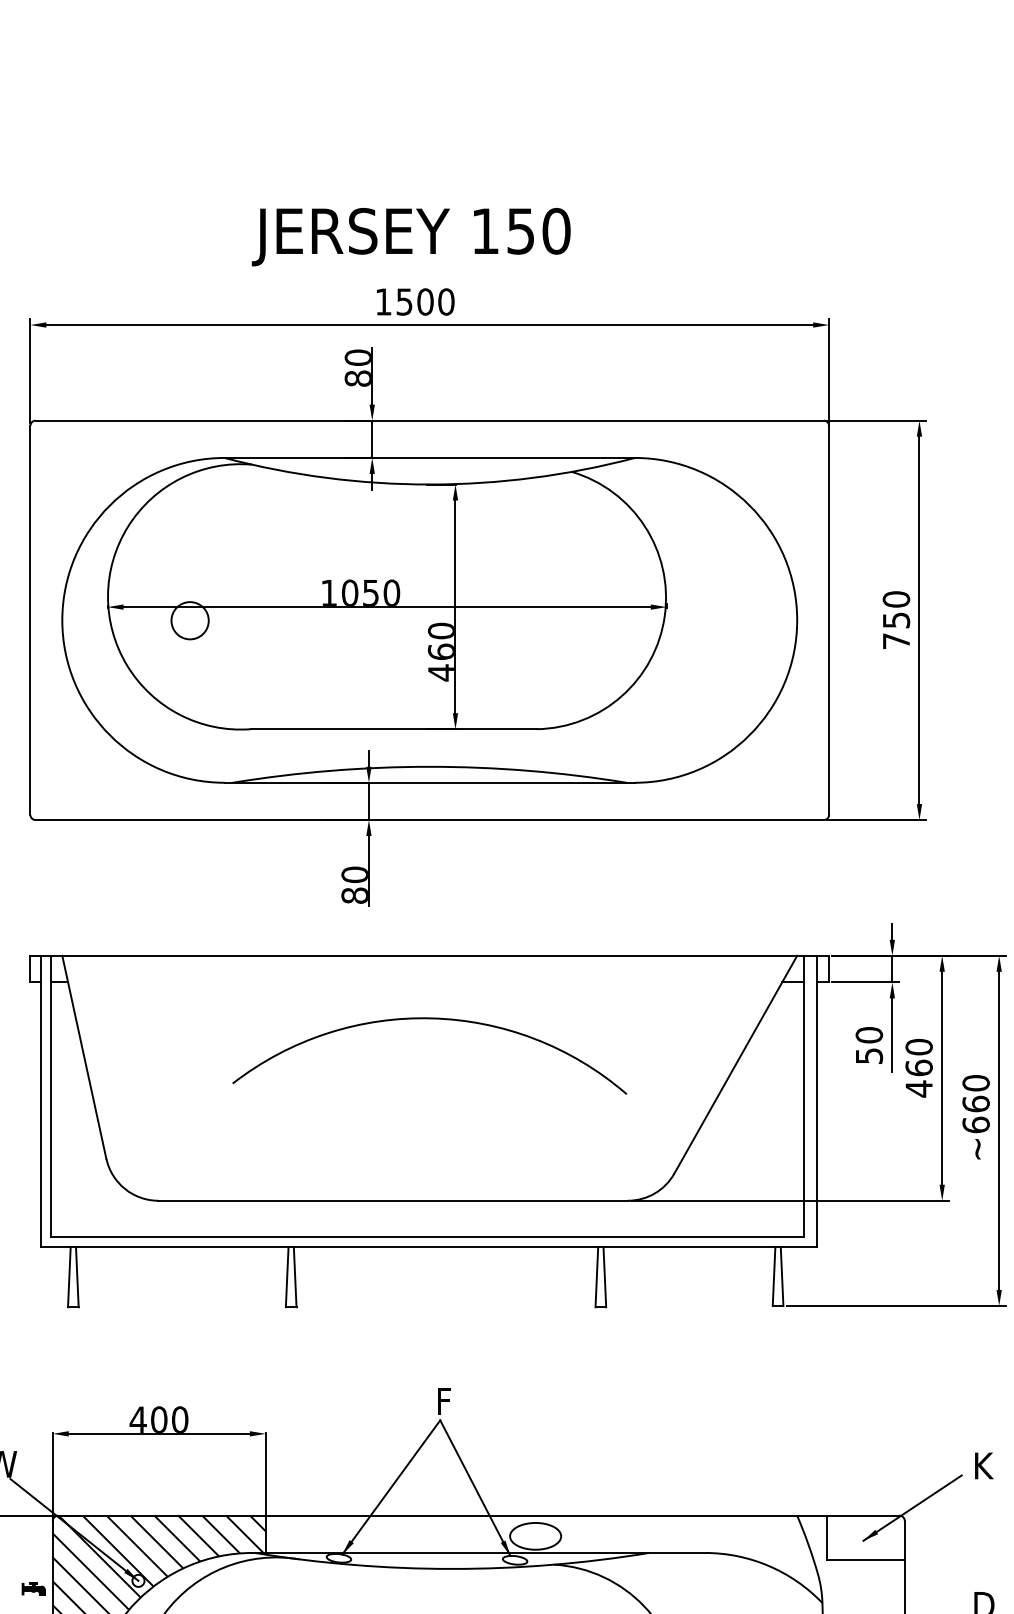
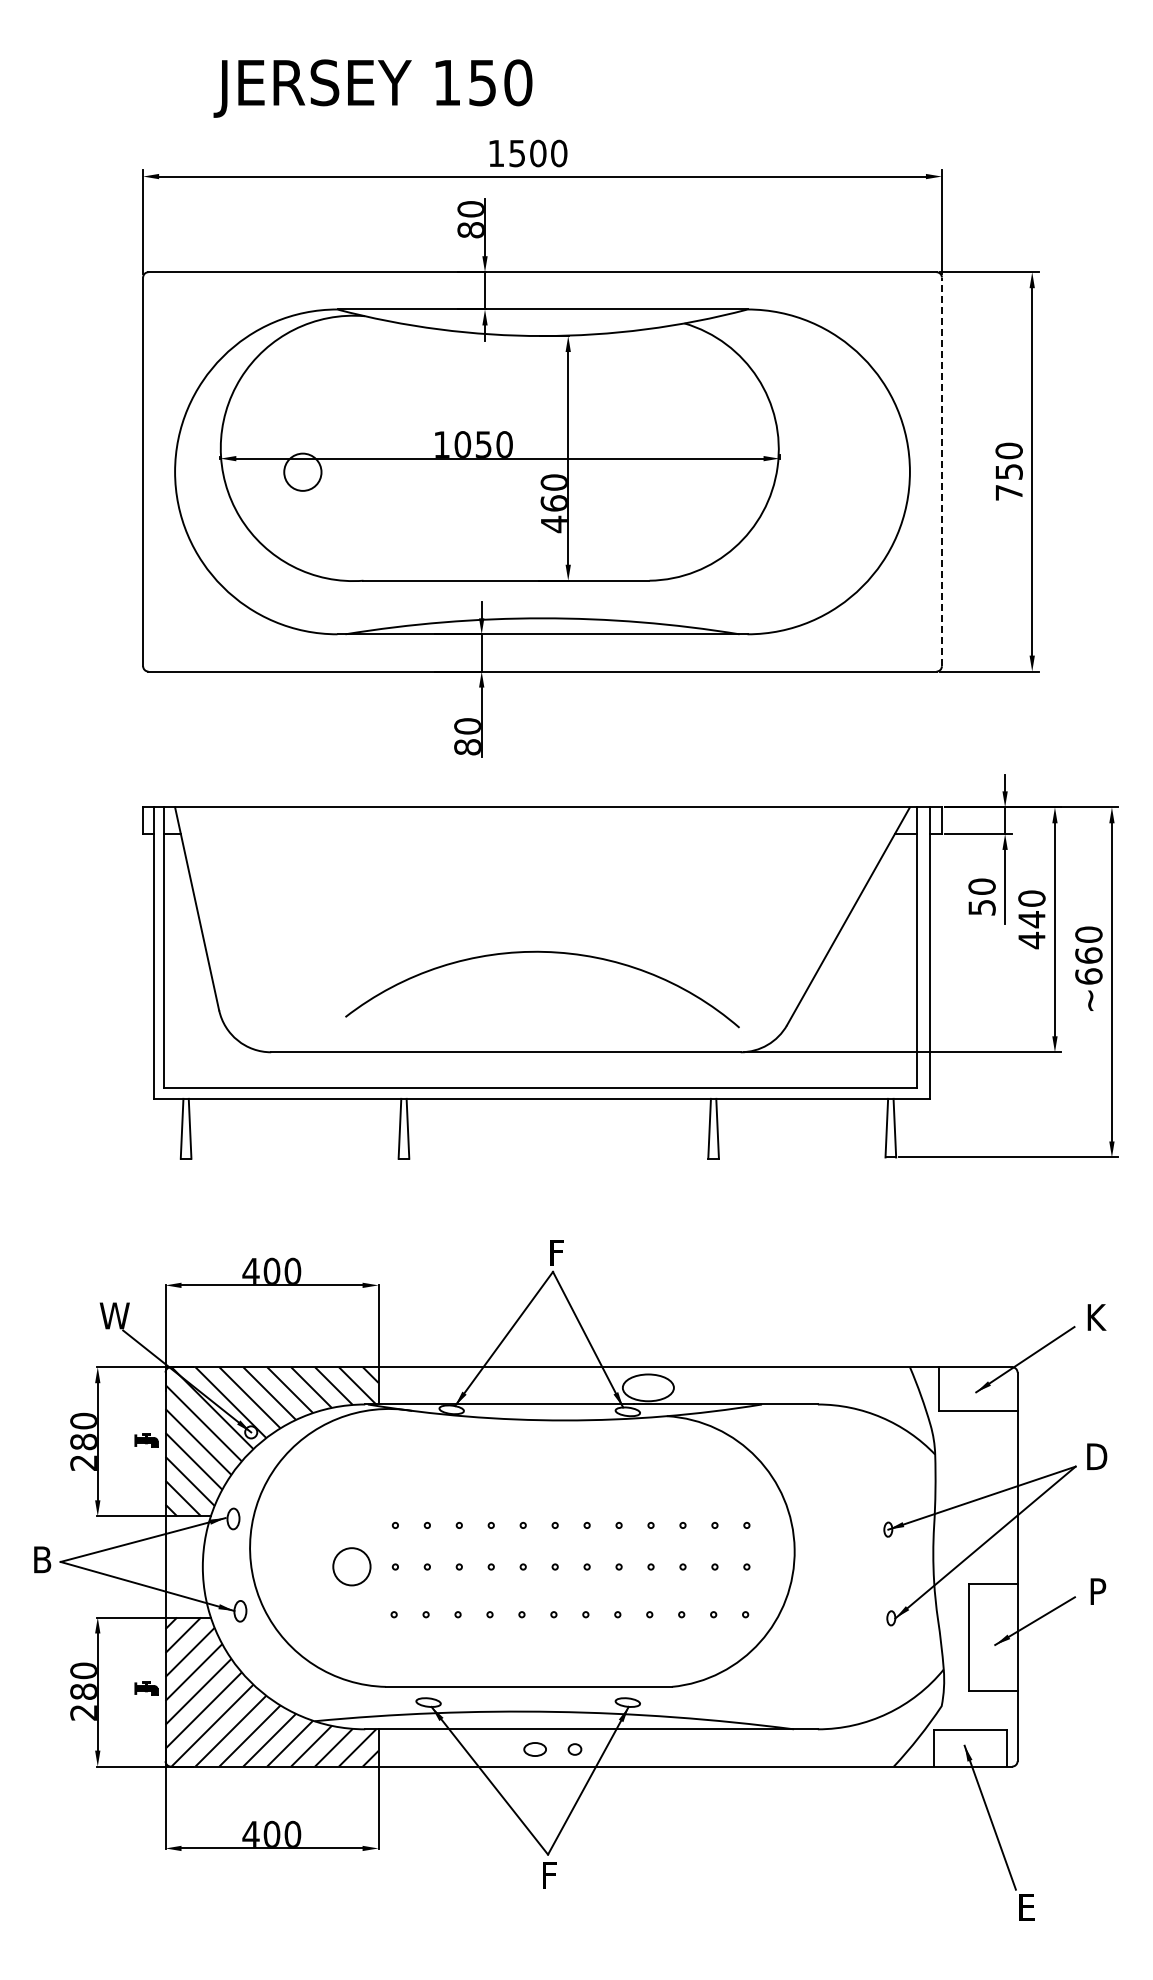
text: (410, 236) -> (372, 88), moved
line: (828, 619) -> (941, 471), solid -> dashed
arc: (429, 1018) -> (542, 952), moved
text: (918, 1067) -> (1031, 919), 460 -> 440

